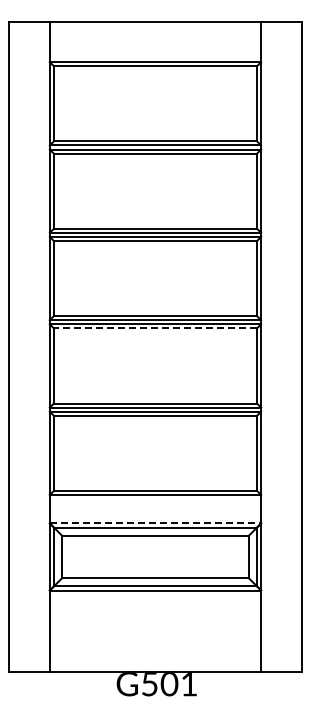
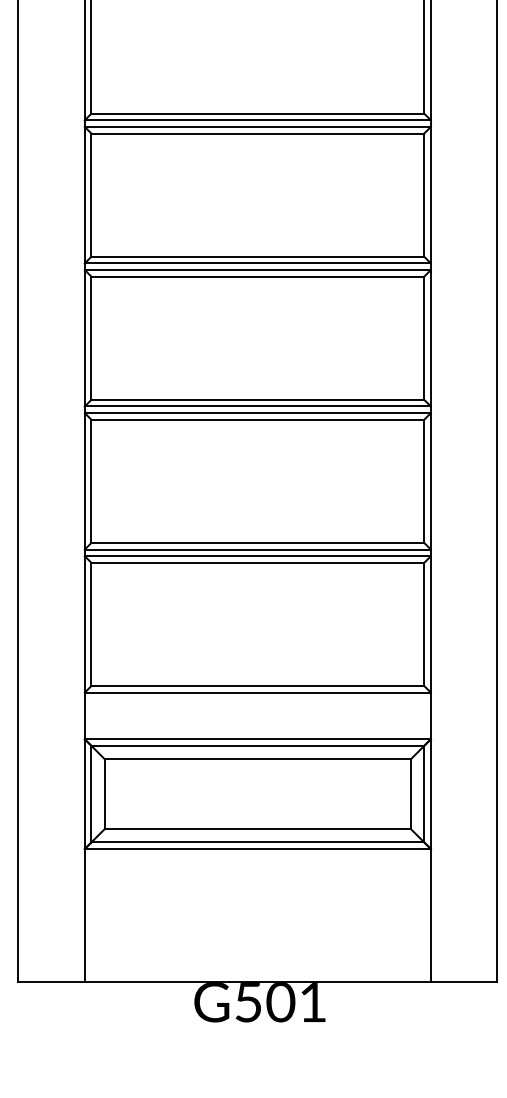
line: (155, 328) -> (257, 419), dashed -> solid
line: (155, 523) -> (257, 739), dashed -> solid

